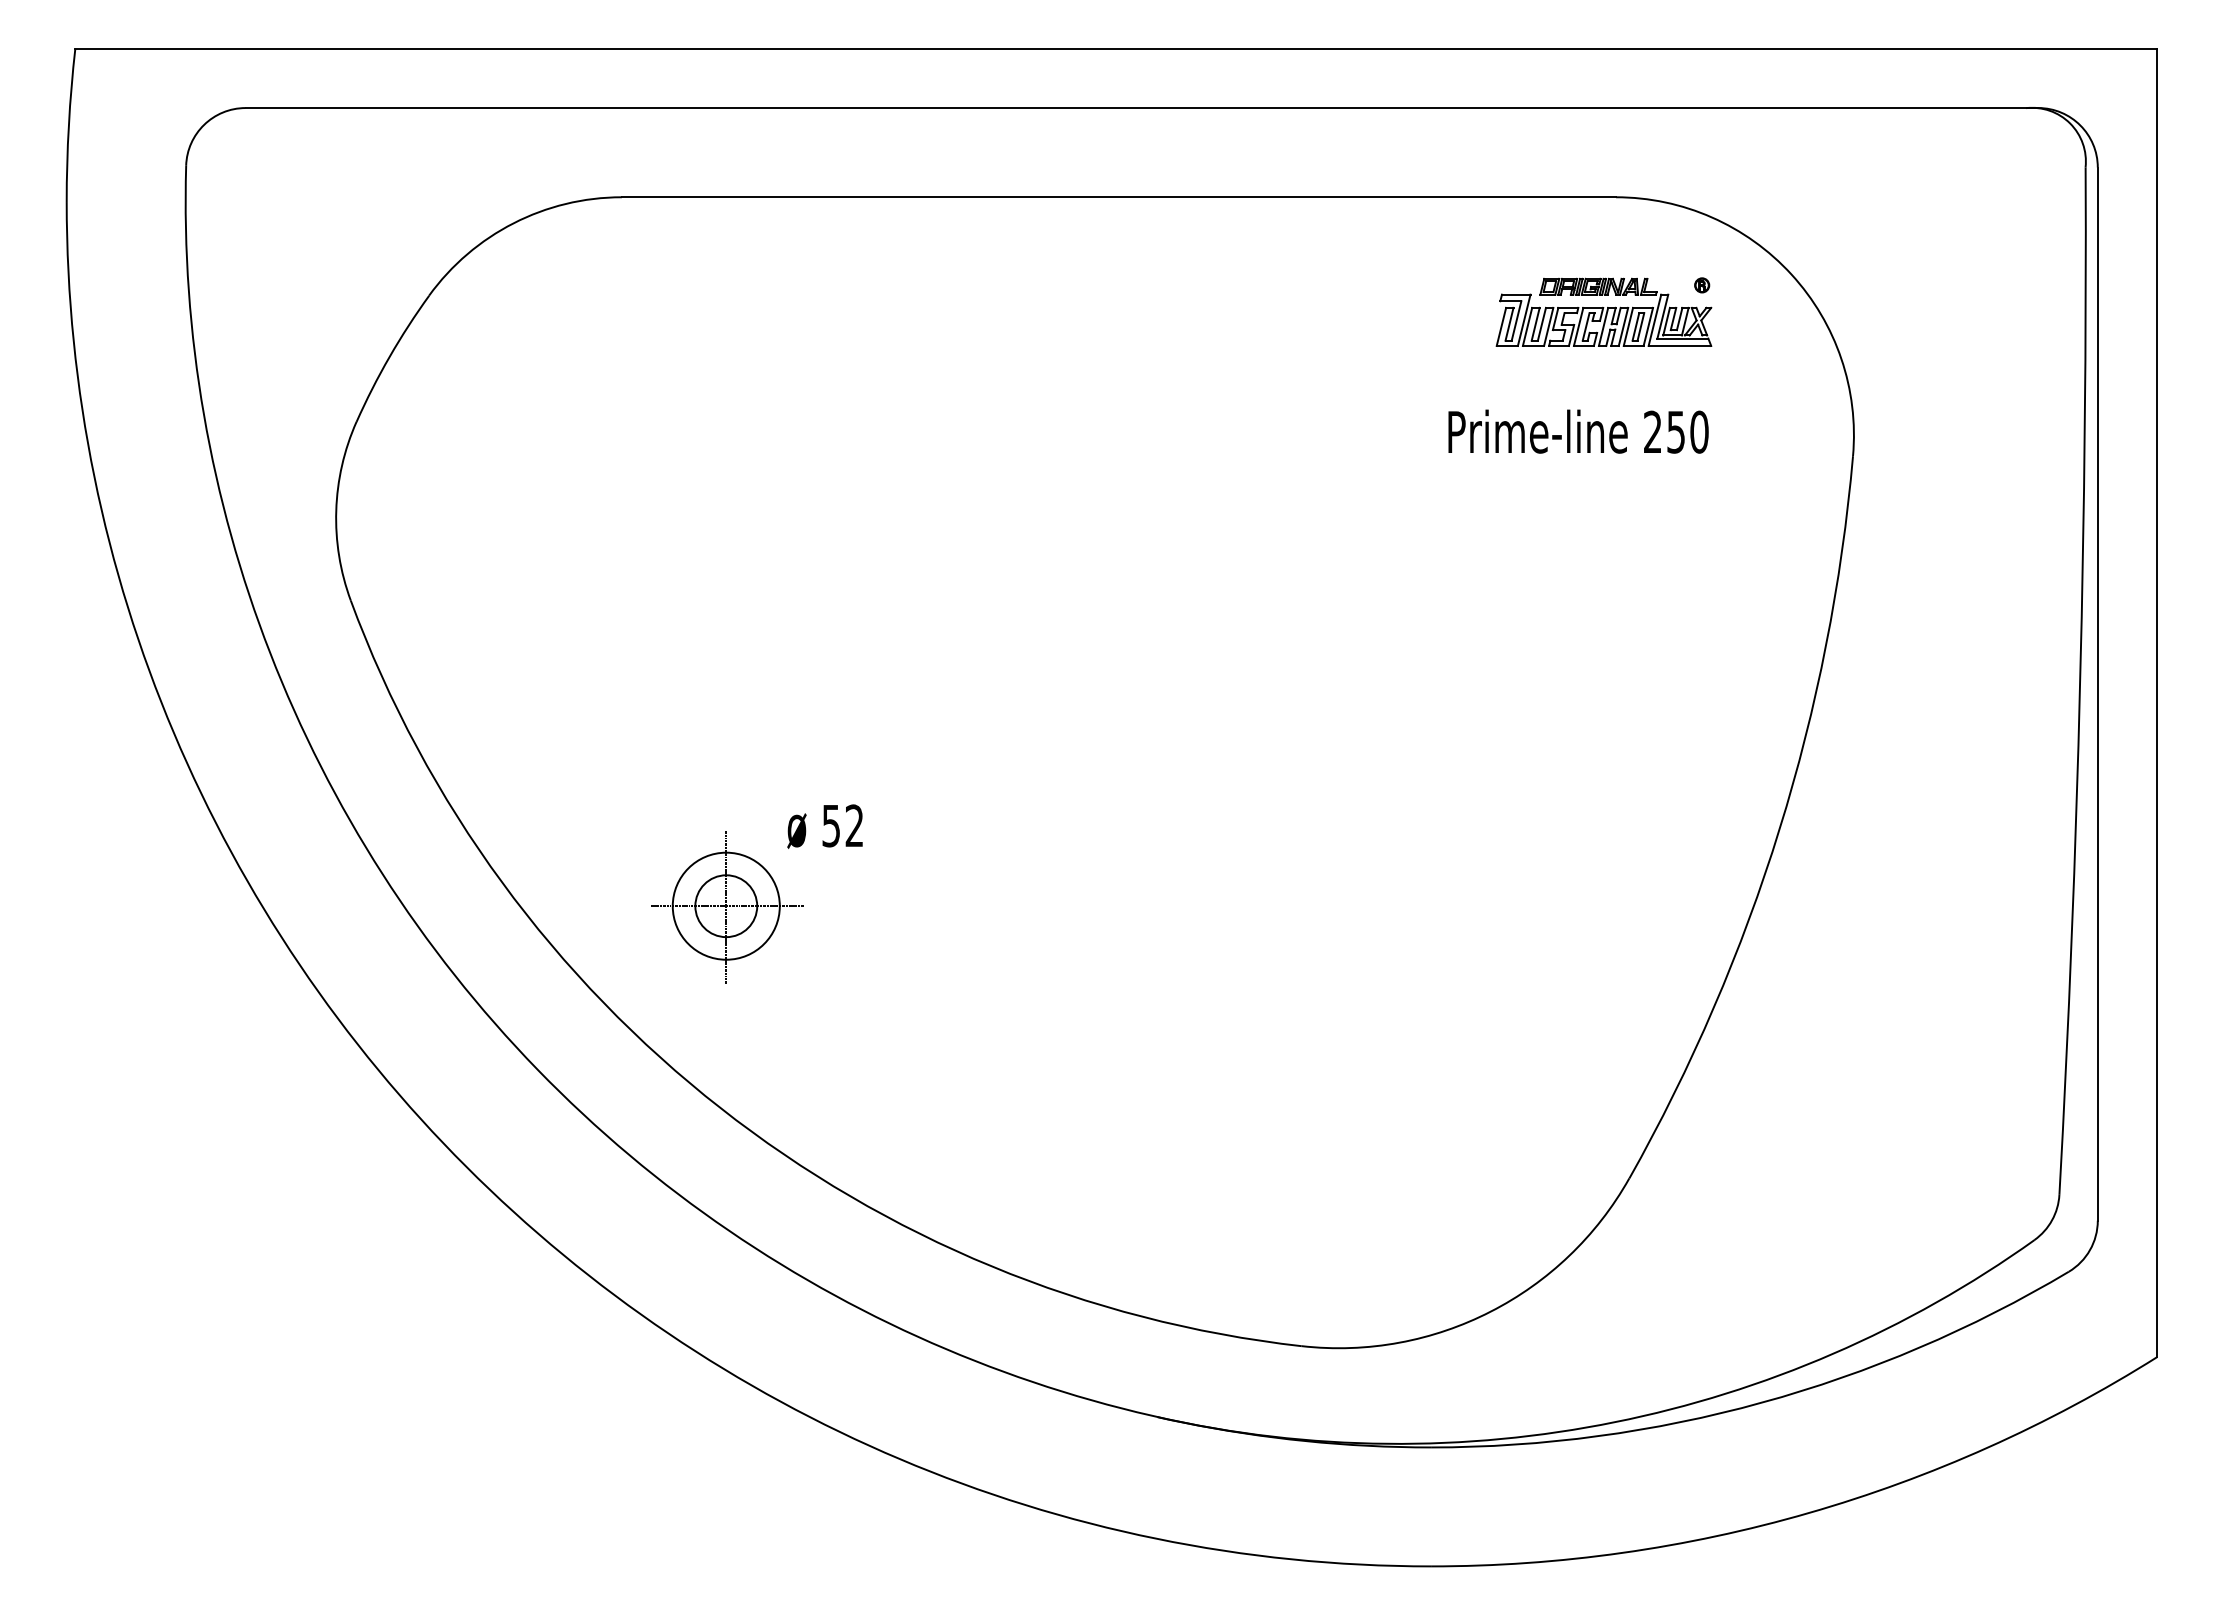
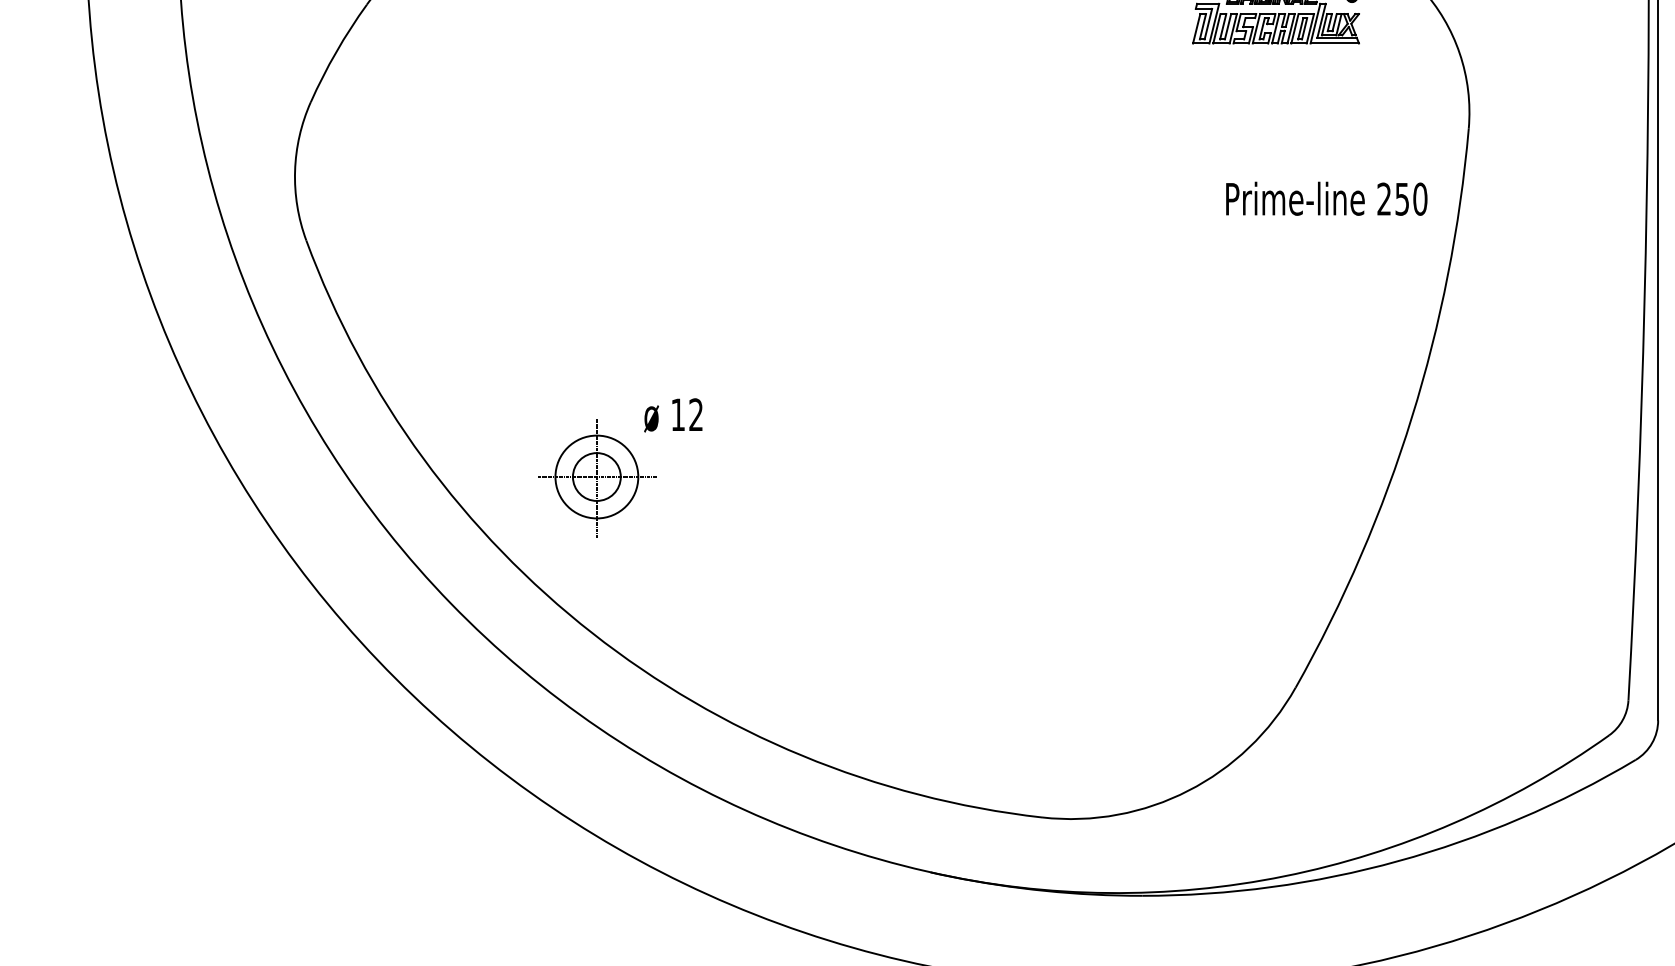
text: (1578, 431) -> (1326, 198), moved
text: (830, 826) -> (677, 415), 52 -> 12

